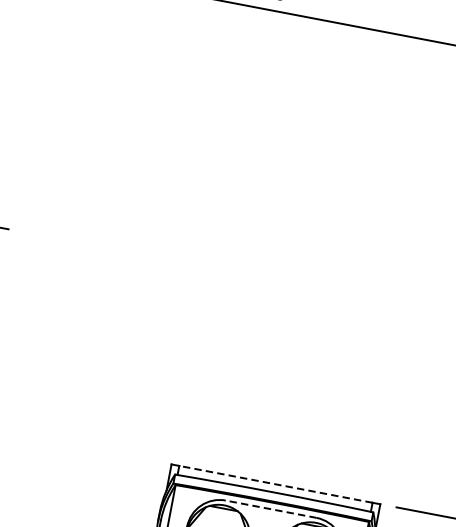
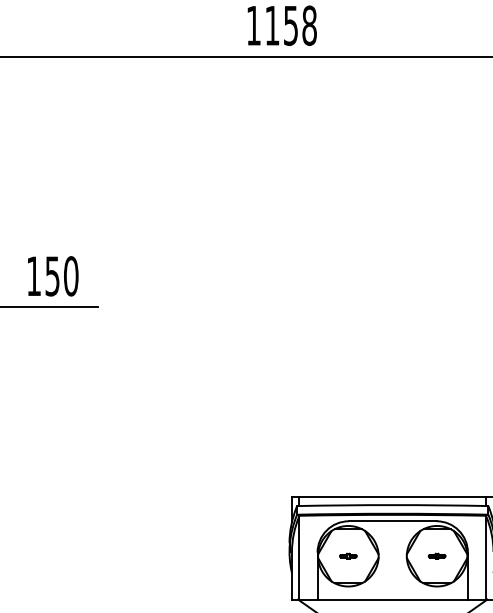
line: (275, 484) -> (392, 497), dashed -> solid
line: (270, 509) -> (392, 521), dashed -> solid

